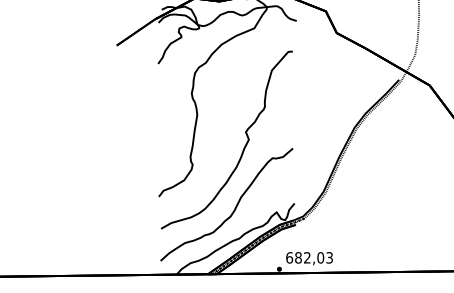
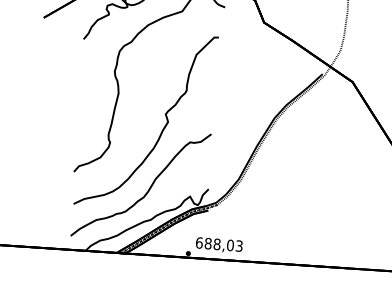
text: (307, 257) -> (217, 244), 682,03 -> 688,03

